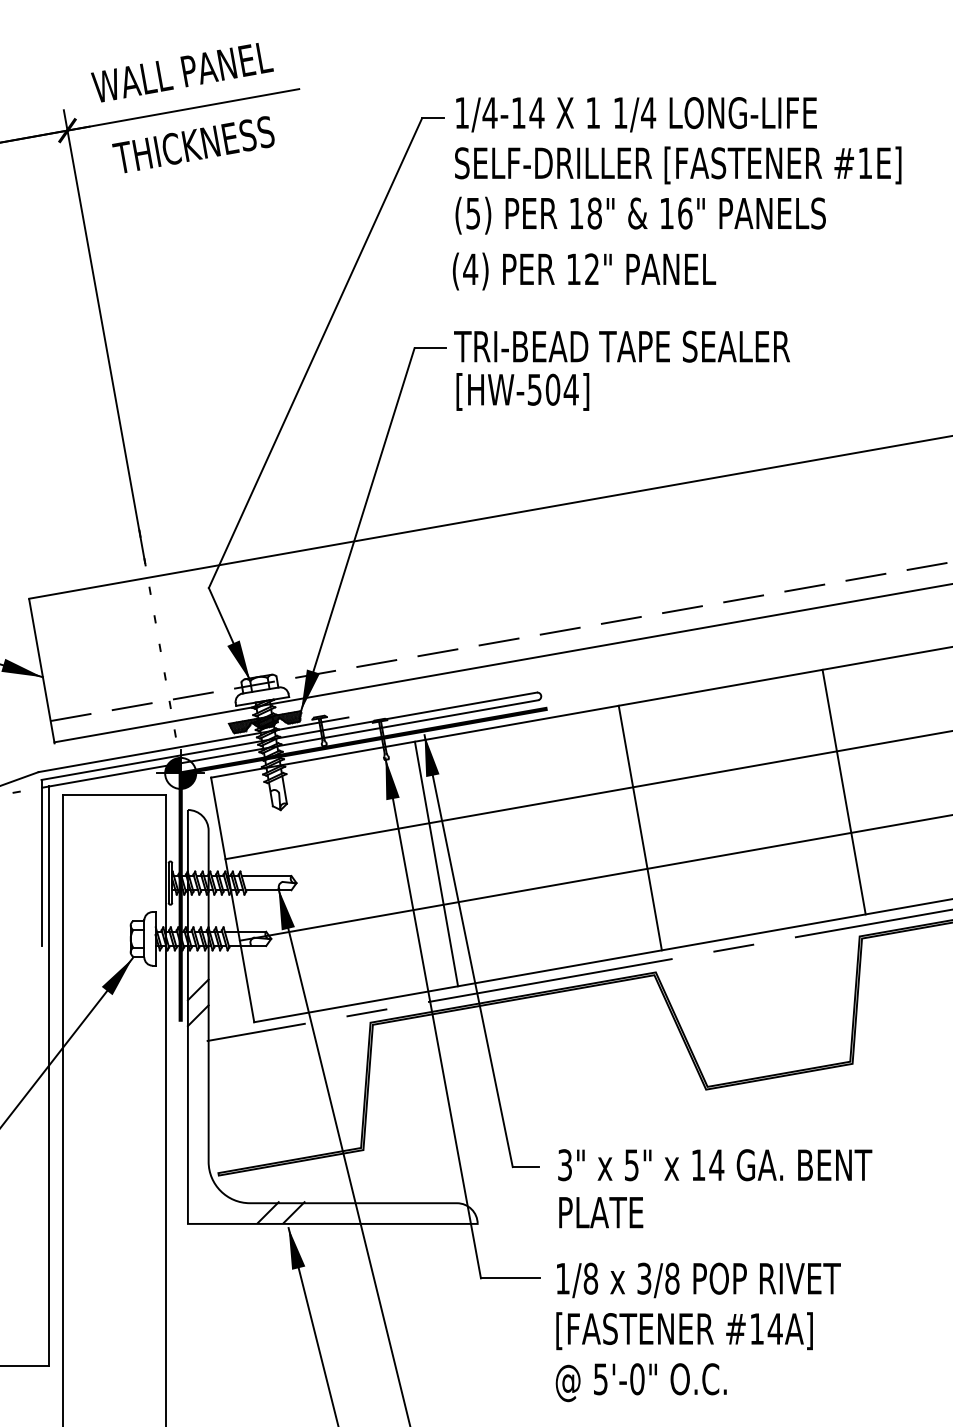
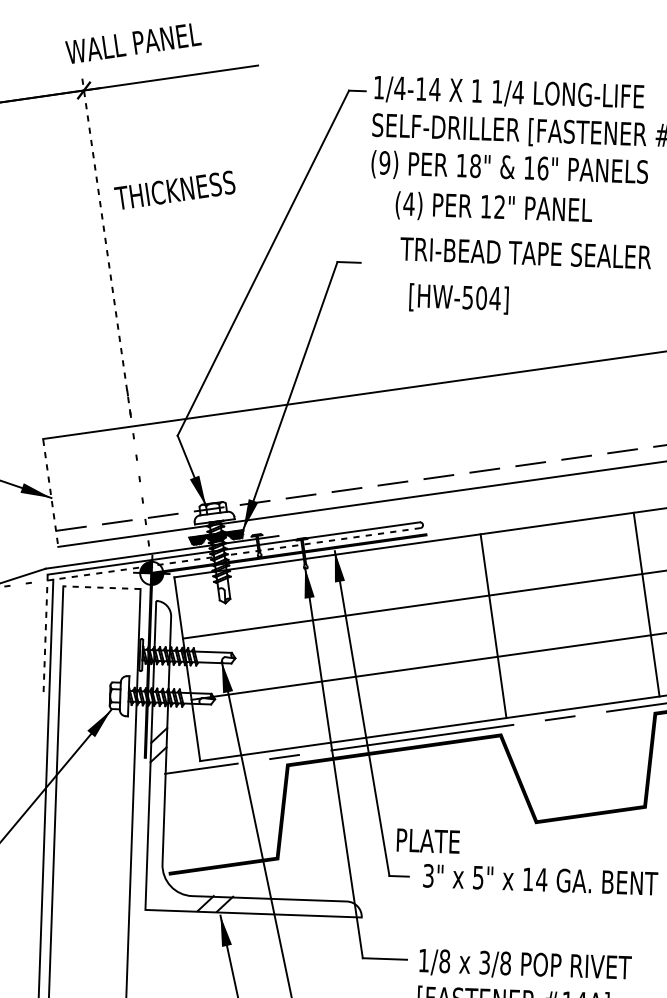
text: (182, 72) -> (133, 43), moved
text: (193, 144) -> (174, 190), moved
text: (473, 213) -> (385, 162), (5) -> (9)
text: (584, 271) -> (494, 208), moved
line: (104, 336) -> (106, 245), solid -> dashed
text: (621, 346) -> (525, 253), moved
text: (522, 391) -> (458, 298), moved
line: (41, 671) -> (50, 493), solid -> dashed
line: (293, 743) -> (236, 553), solid -> dashed
line: (114, 794) -> (101, 587), solid -> dashed
line: (41, 862) -> (45, 636), solid -> dashed
line: (436, 863) -> (340, 647), removed
text: (601, 1212) -> (428, 841), moved

